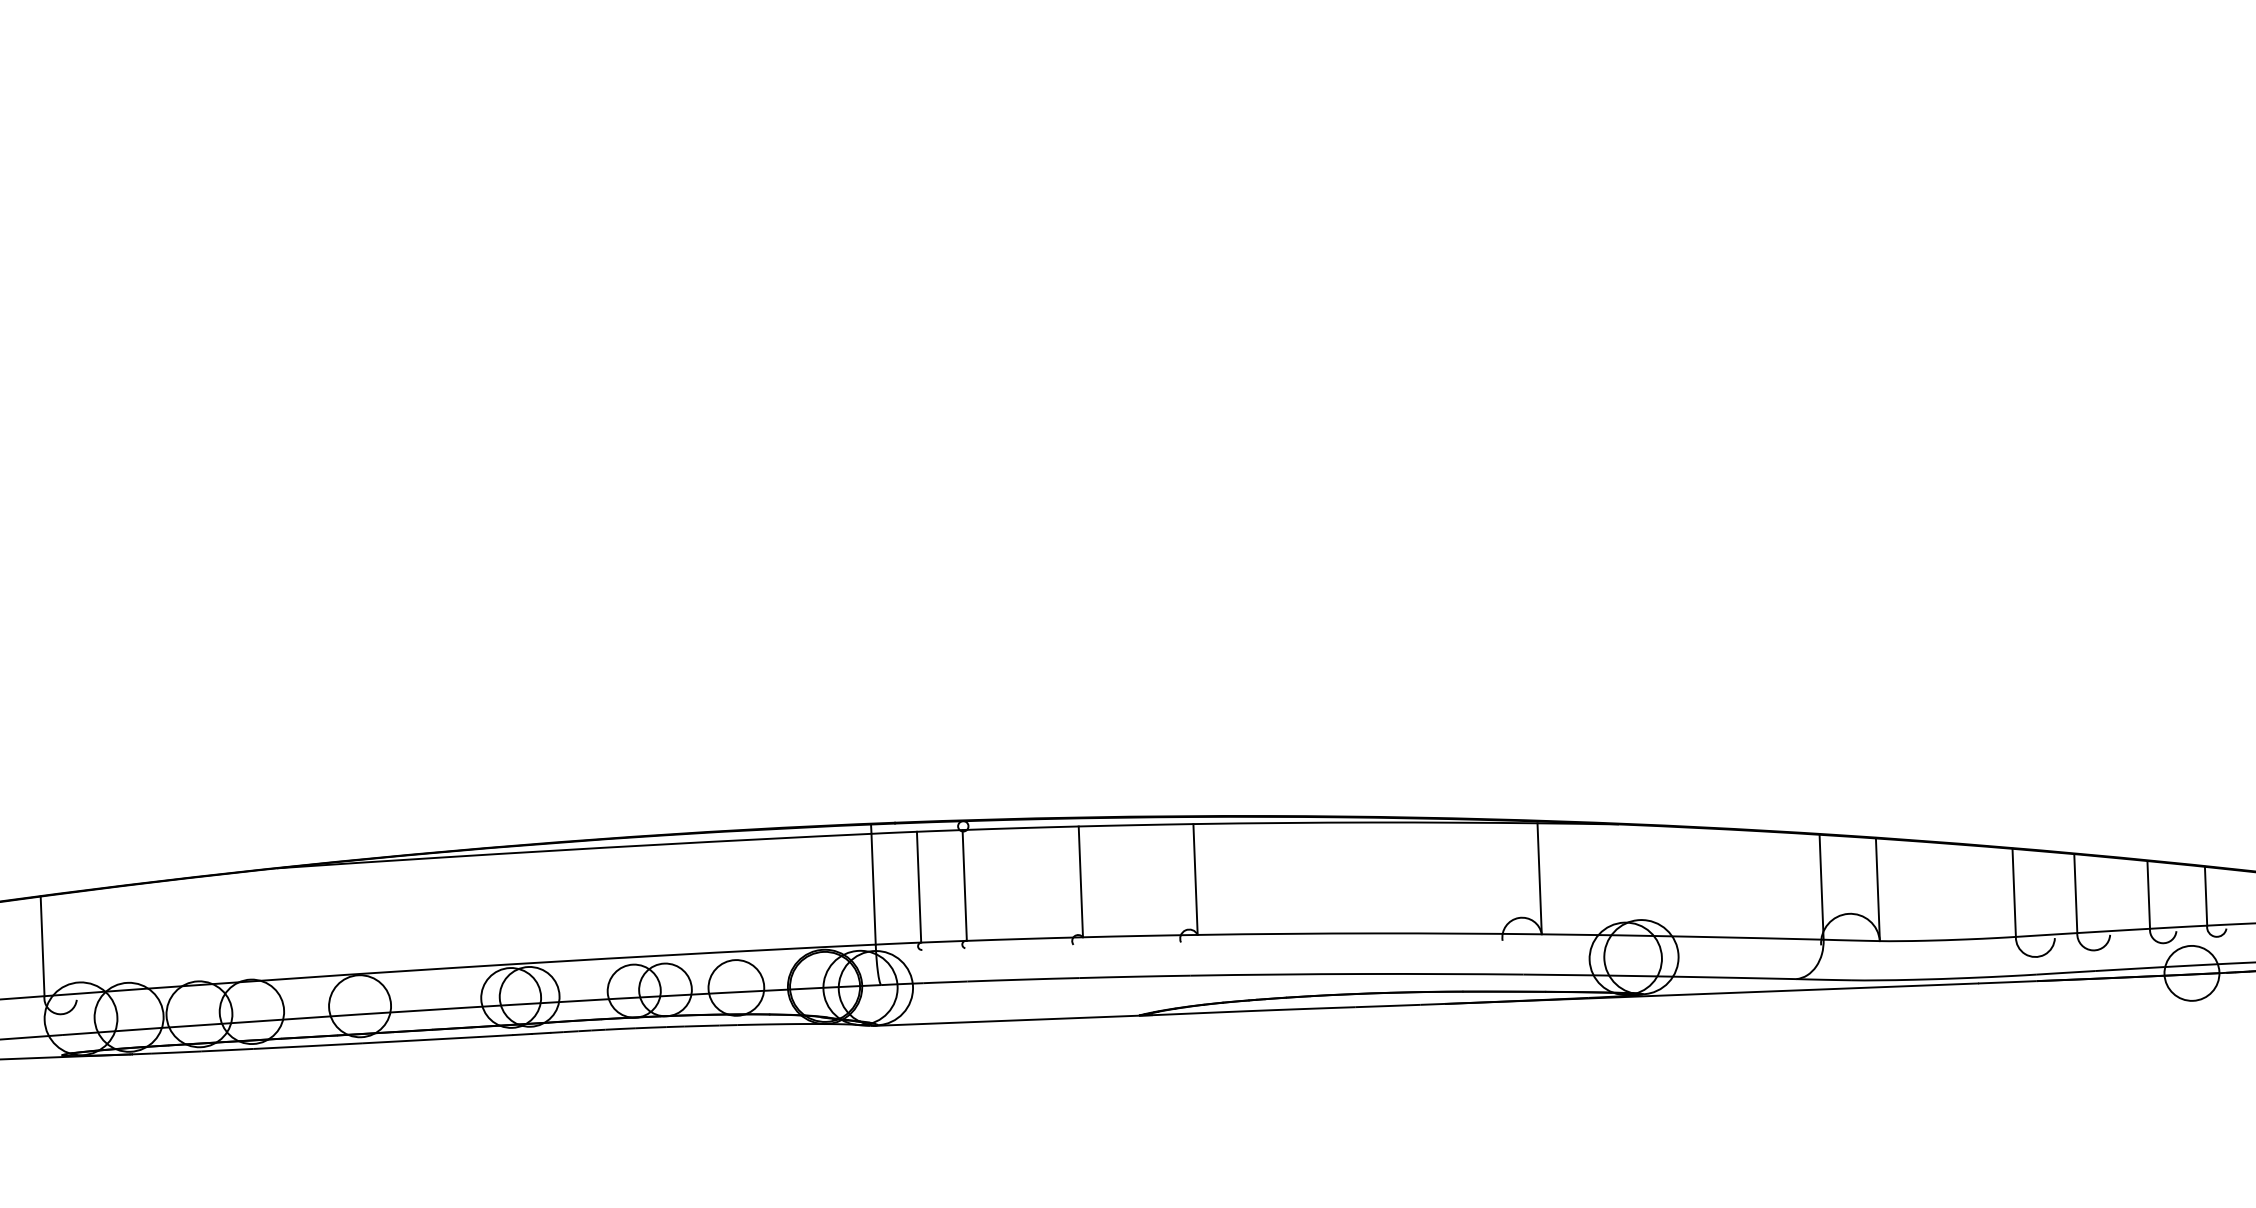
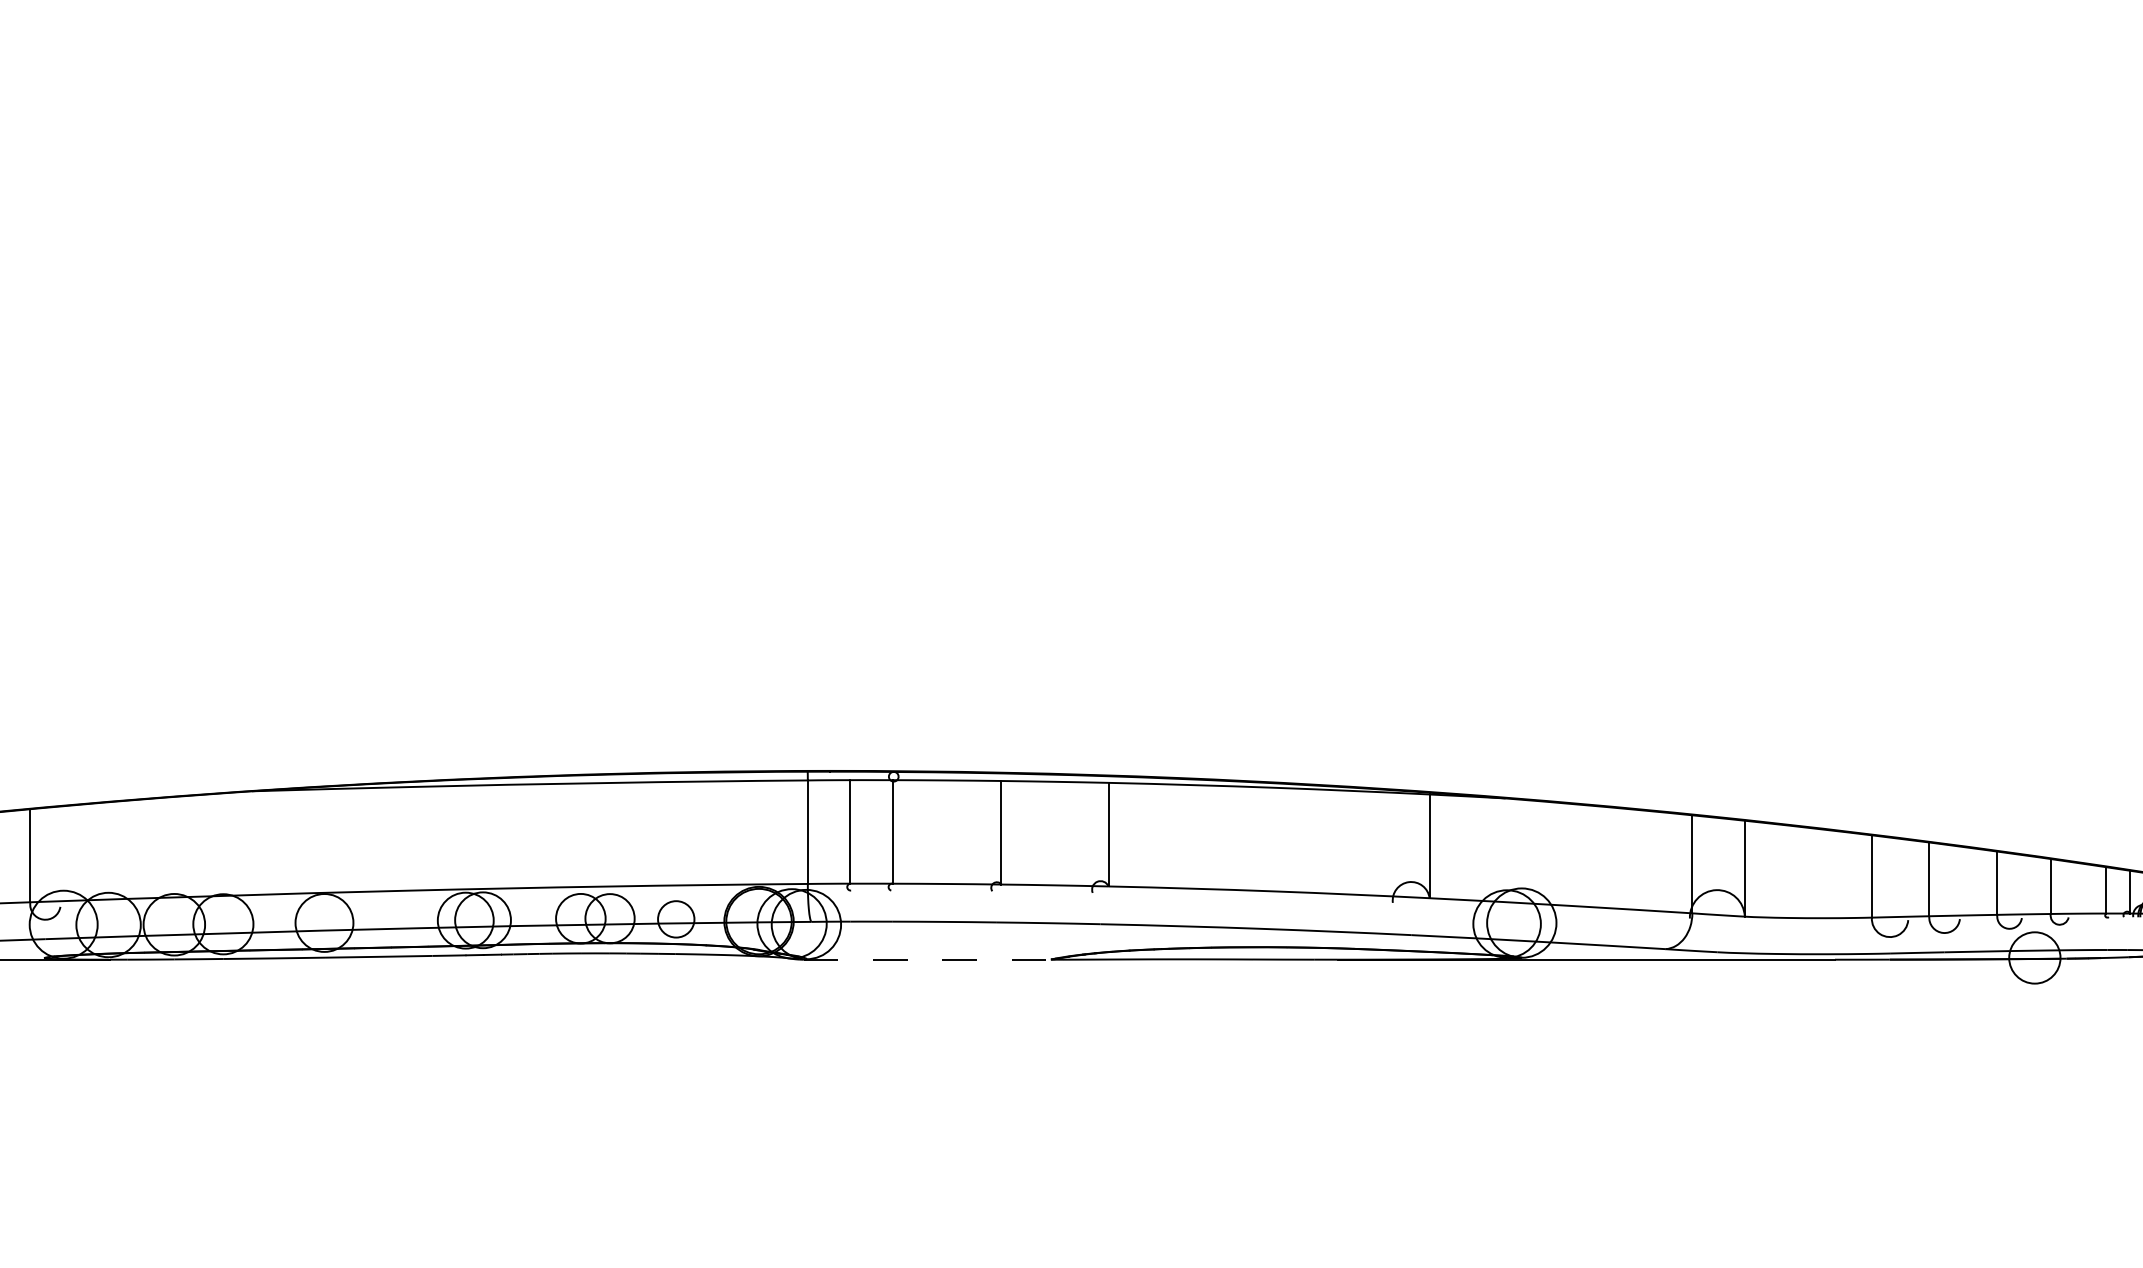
circle: (736, 988) -> (676, 919), size x0.7
line: (1013, 1020) -> (933, 959), solid -> dashed

